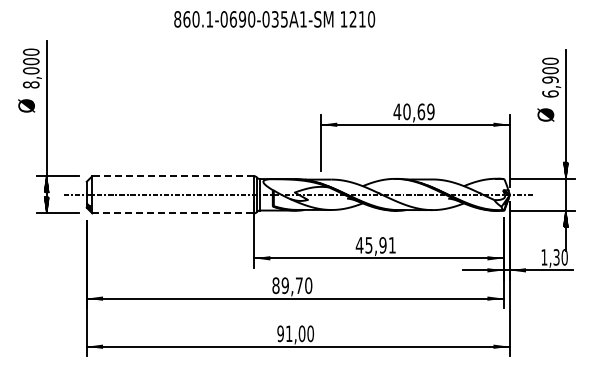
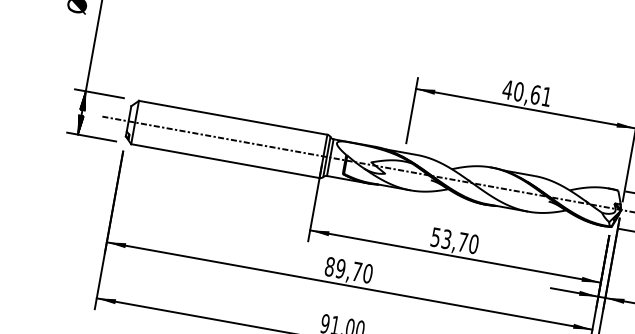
text: (430, 111) -> (546, 96), 40,69 -> 40,61
line: (173, 176) -> (233, 118), dashed -> solid
line: (173, 213) -> (225, 161), dashed -> solid
text: (375, 245) -> (454, 240), 45,91 -> 53,70

